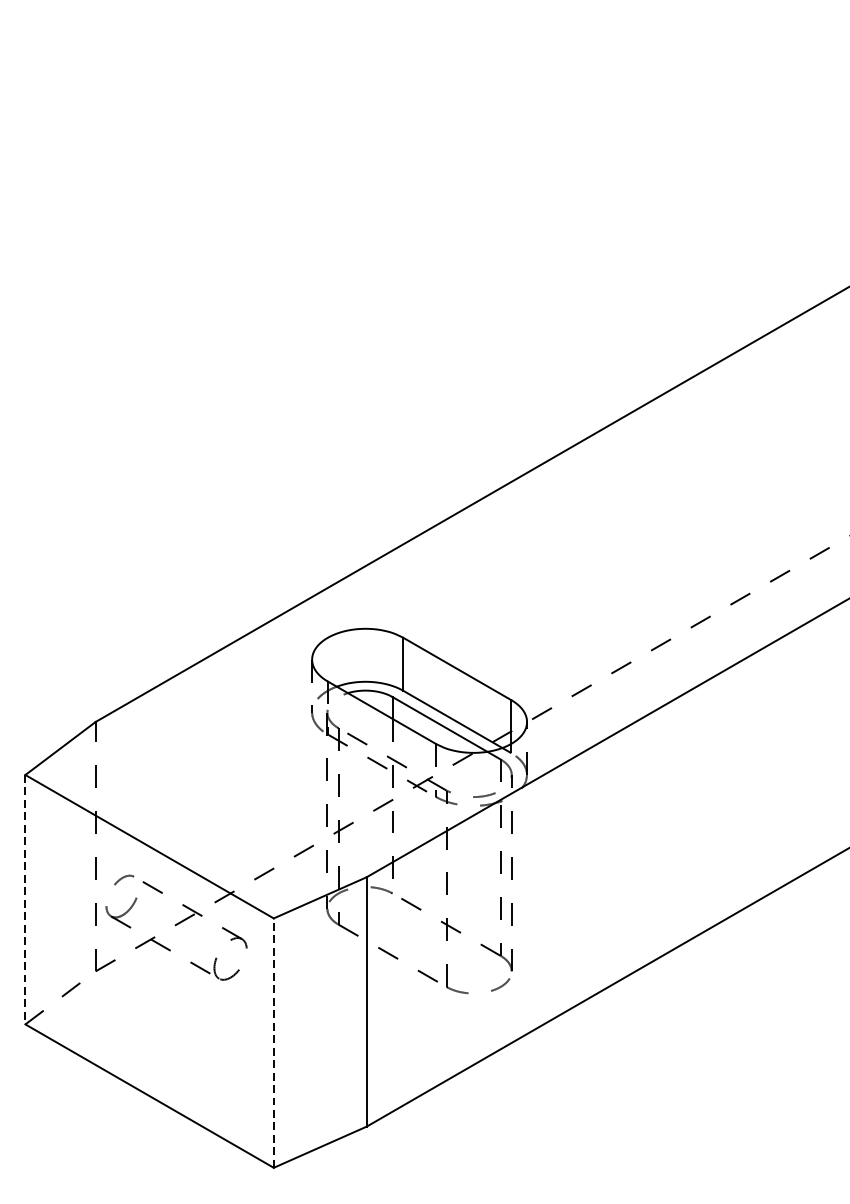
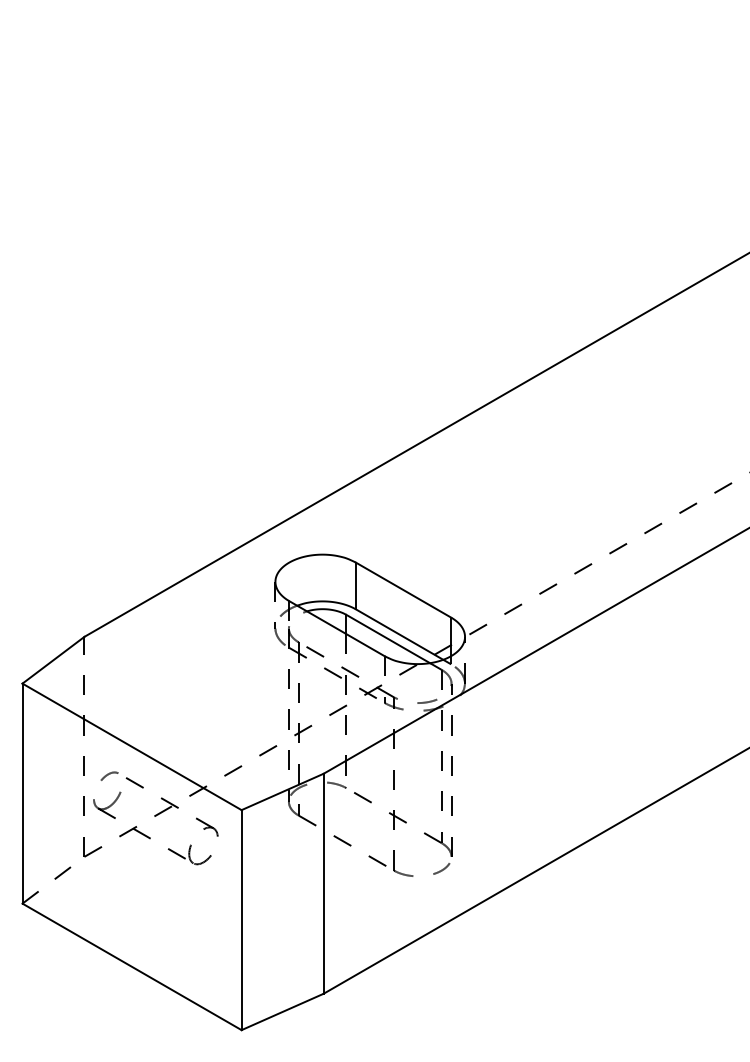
line: (25, 900) -> (22, 794), dashed -> solid
line: (273, 1042) -> (241, 919), dashed -> solid

